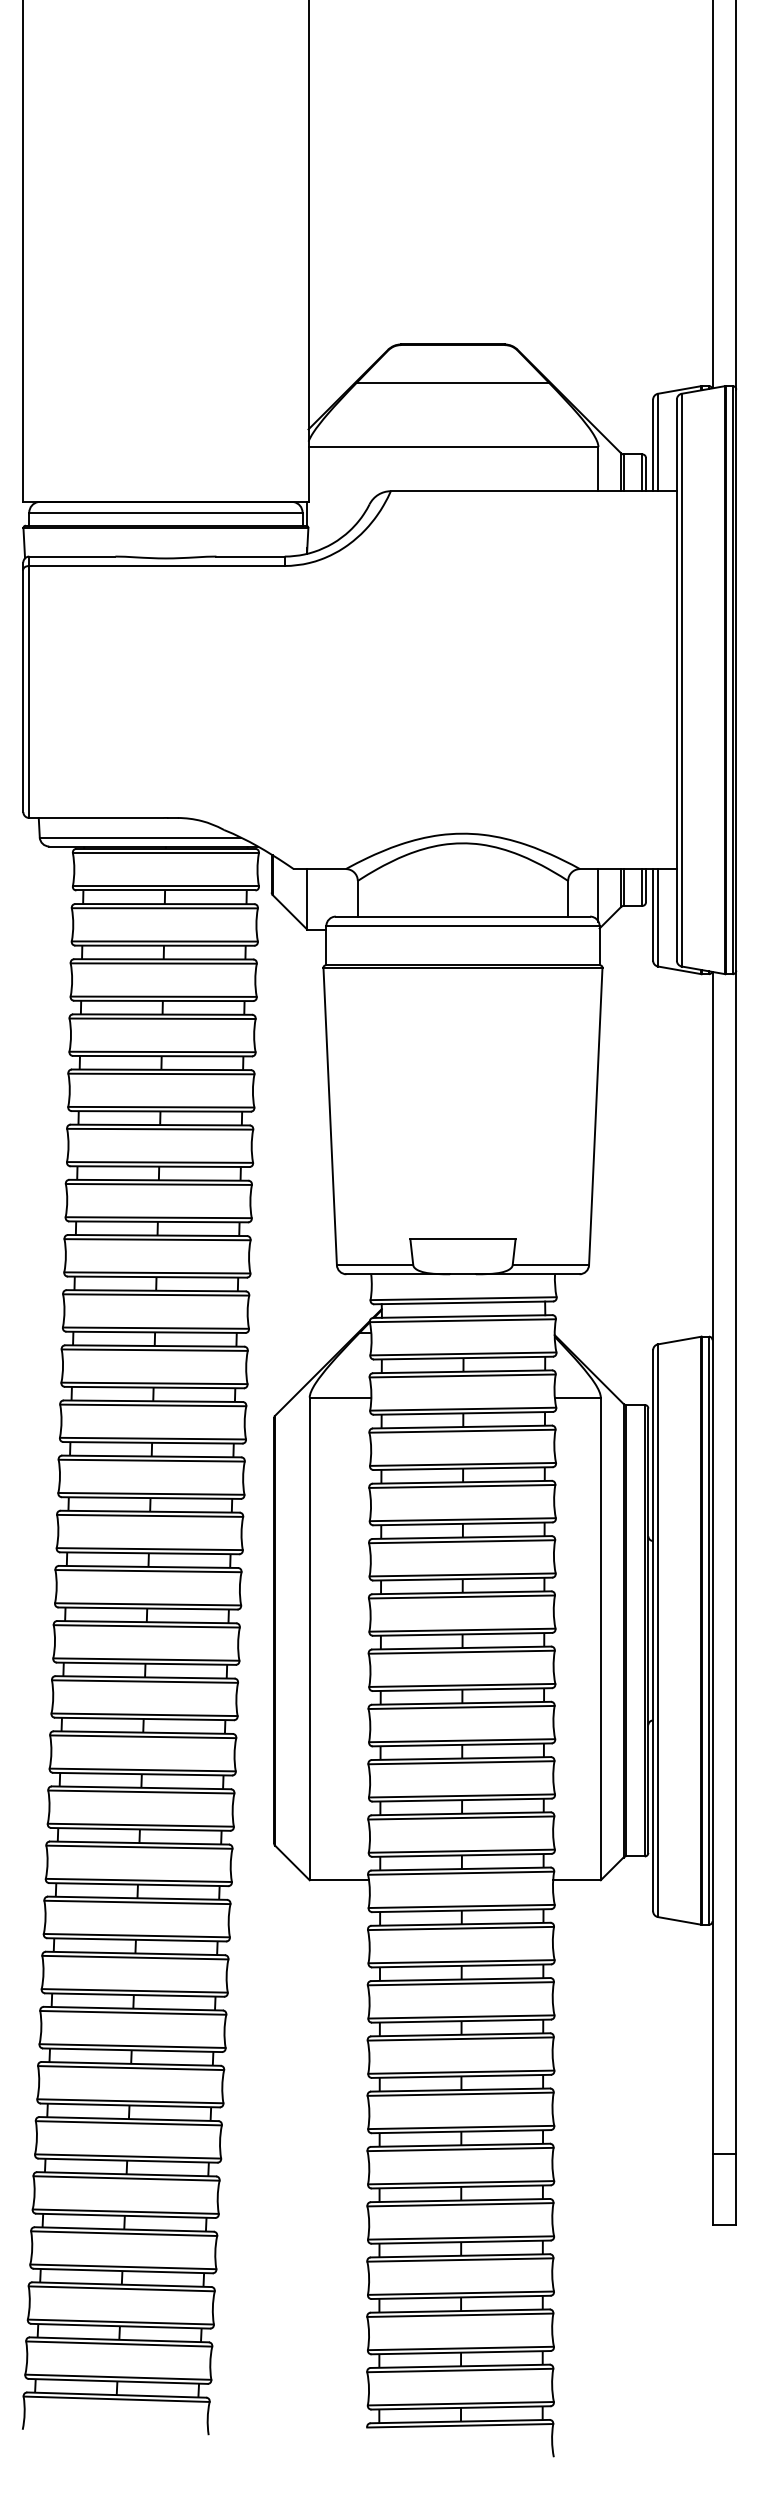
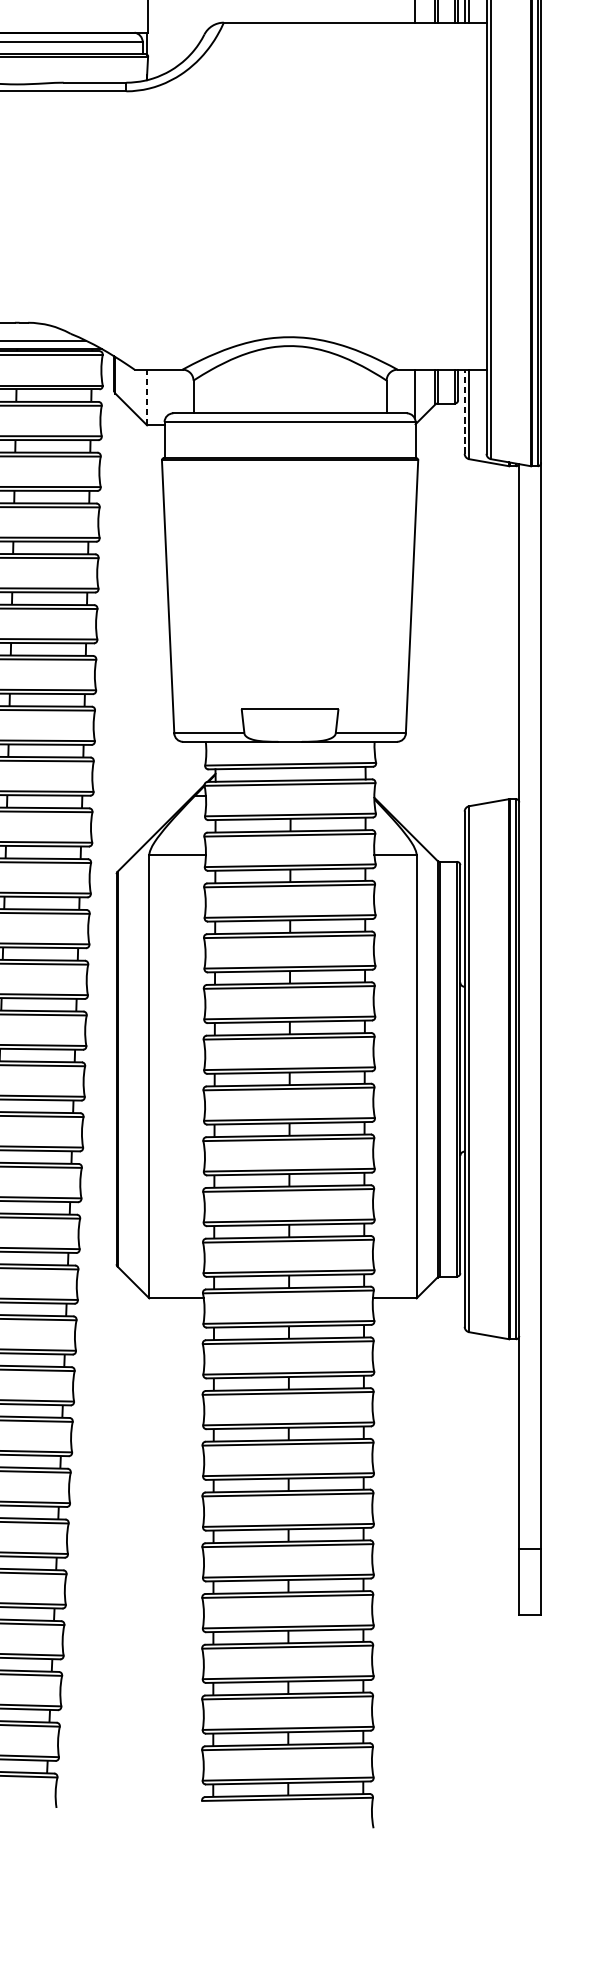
line: (307, 898) -> (147, 396), solid -> dashed
line: (653, 914) -> (465, 411), solid -> dashed

